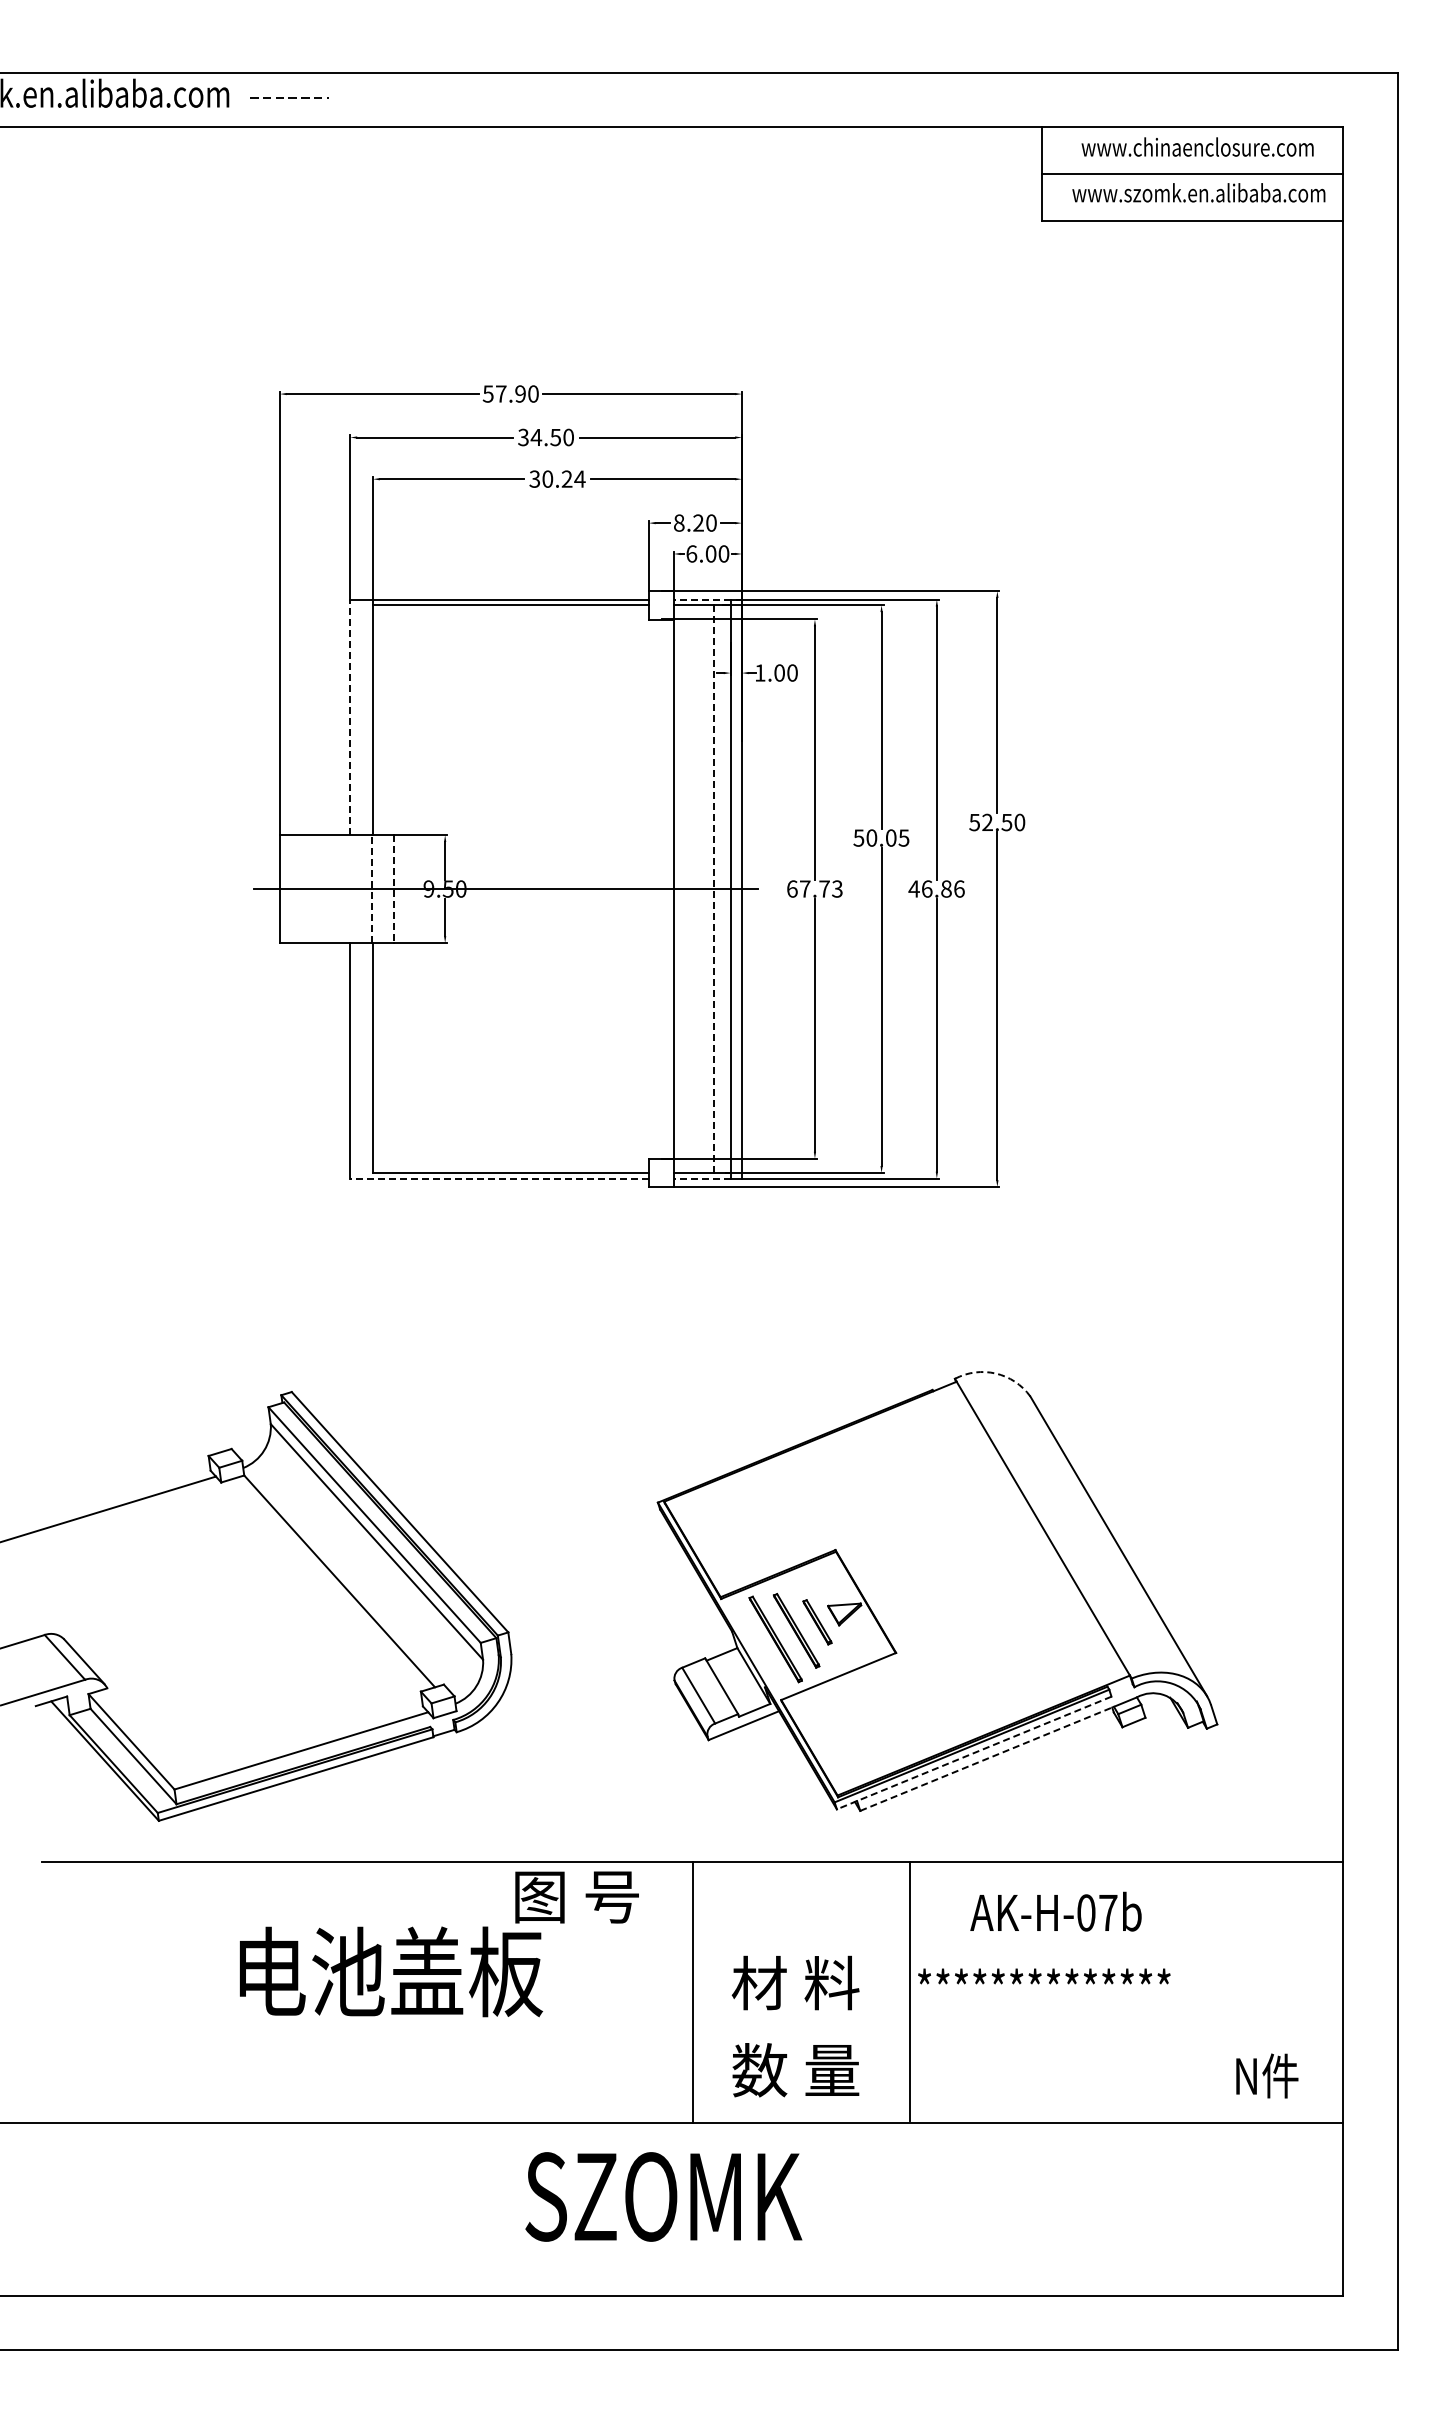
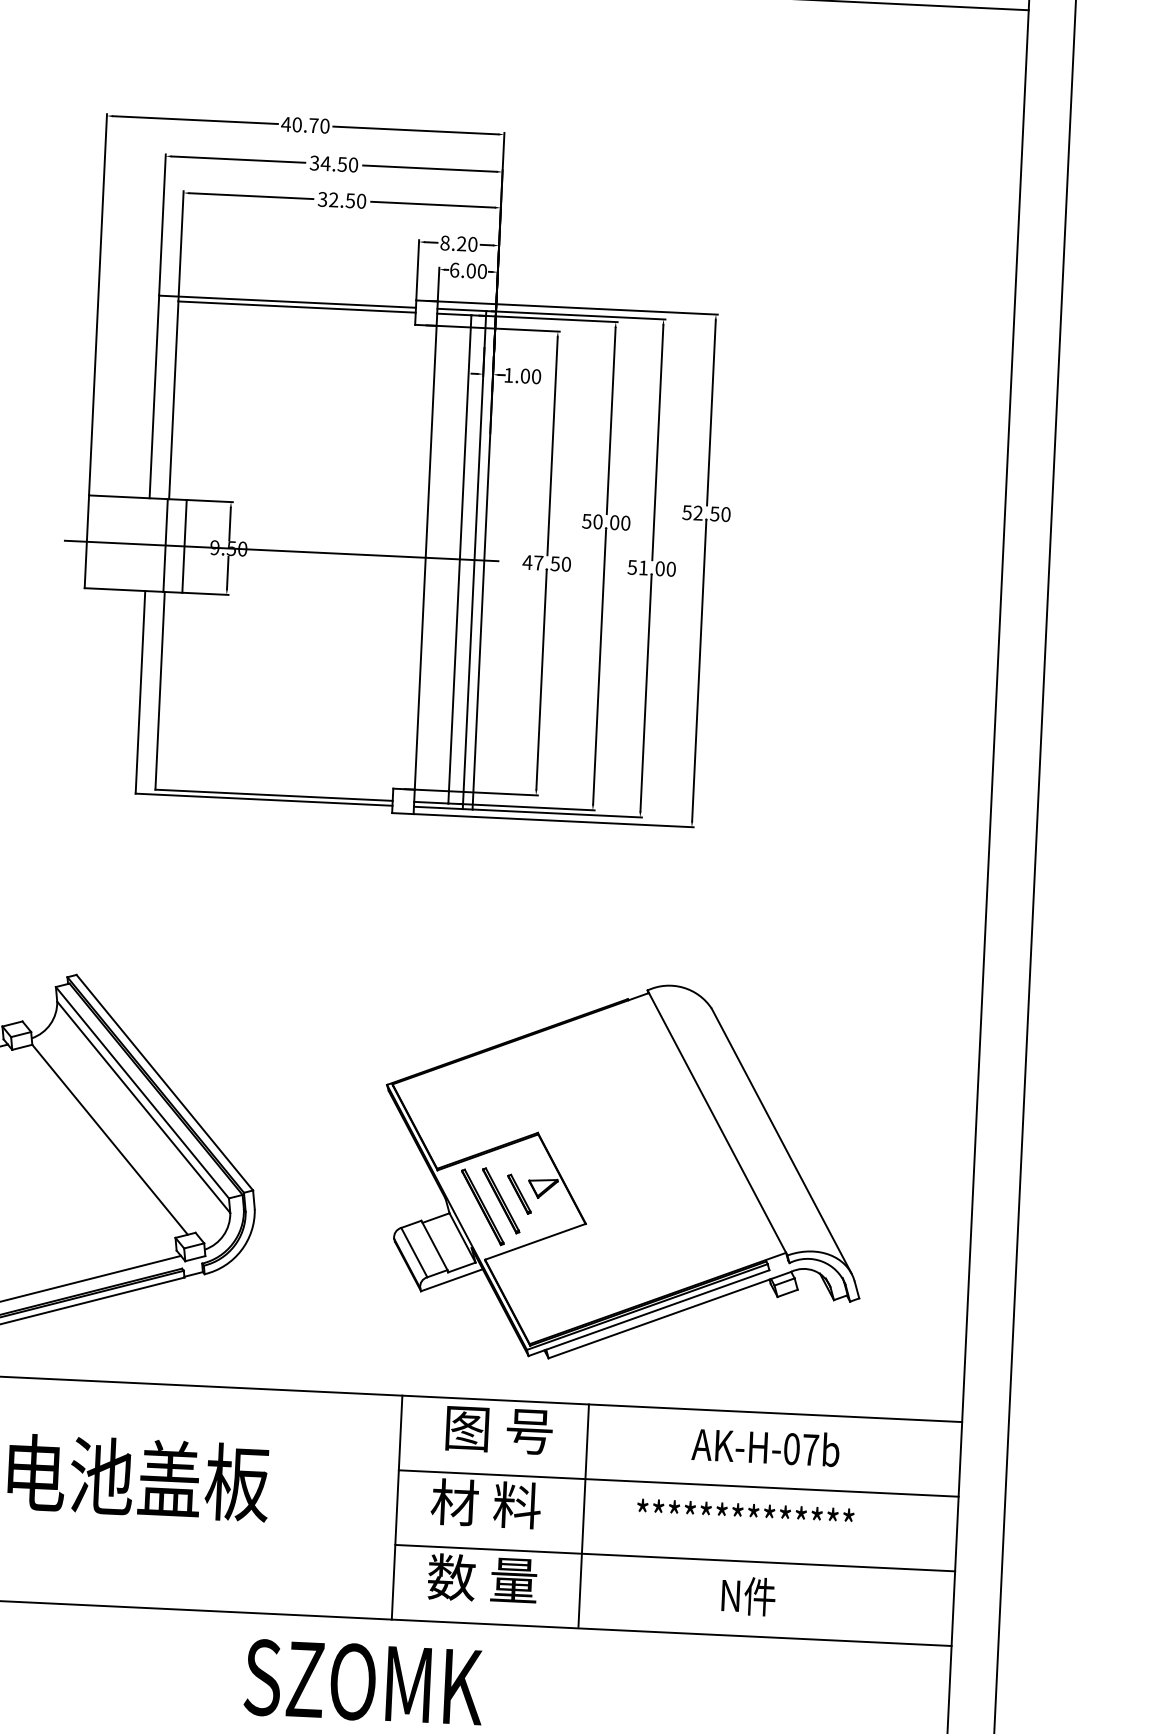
text: (503, 393) -> (299, 124), 57.90 -> 40.70
text: (563, 478) -> (347, 200), 30.24 -> 32.50
line: (701, 599) -> (461, 309), dashed -> solid
line: (350, 717) -> (154, 397), dashed -> solid
text: (903, 837) -> (625, 522), 50.05 -> 50.00
text: (814, 888) -> (546, 562), 67.73 -> 47.50
text: (936, 888) -> (651, 567), 46.86 -> 51.00
line: (371, 889) -> (165, 545), dashed -> solid
line: (393, 889) -> (184, 546), dashed -> solid
line: (713, 889) -> (459, 559), dashed -> solid
line: (499, 1178) -> (263, 799), dashed -> solid
line: (701, 1178) -> (437, 807), dashed -> solid
arc: (995, 1373) -> (682, 987), dashed -> solid
line: (973, 1753) -> (648, 1313), dashed -> solid
line: (987, 1758) -> (660, 1318), dashed -> solid
text: (576, 1897) -> (498, 1430), moved
text: (1055, 1911) -> (765, 1446), moved
line: (1017, 1949) -> (678, 1483), added
text: (1044, 1976) -> (745, 1510), moved
line: (1017, 2035) -> (674, 1557), added
text: (1267, 2075) -> (748, 1595), moved

